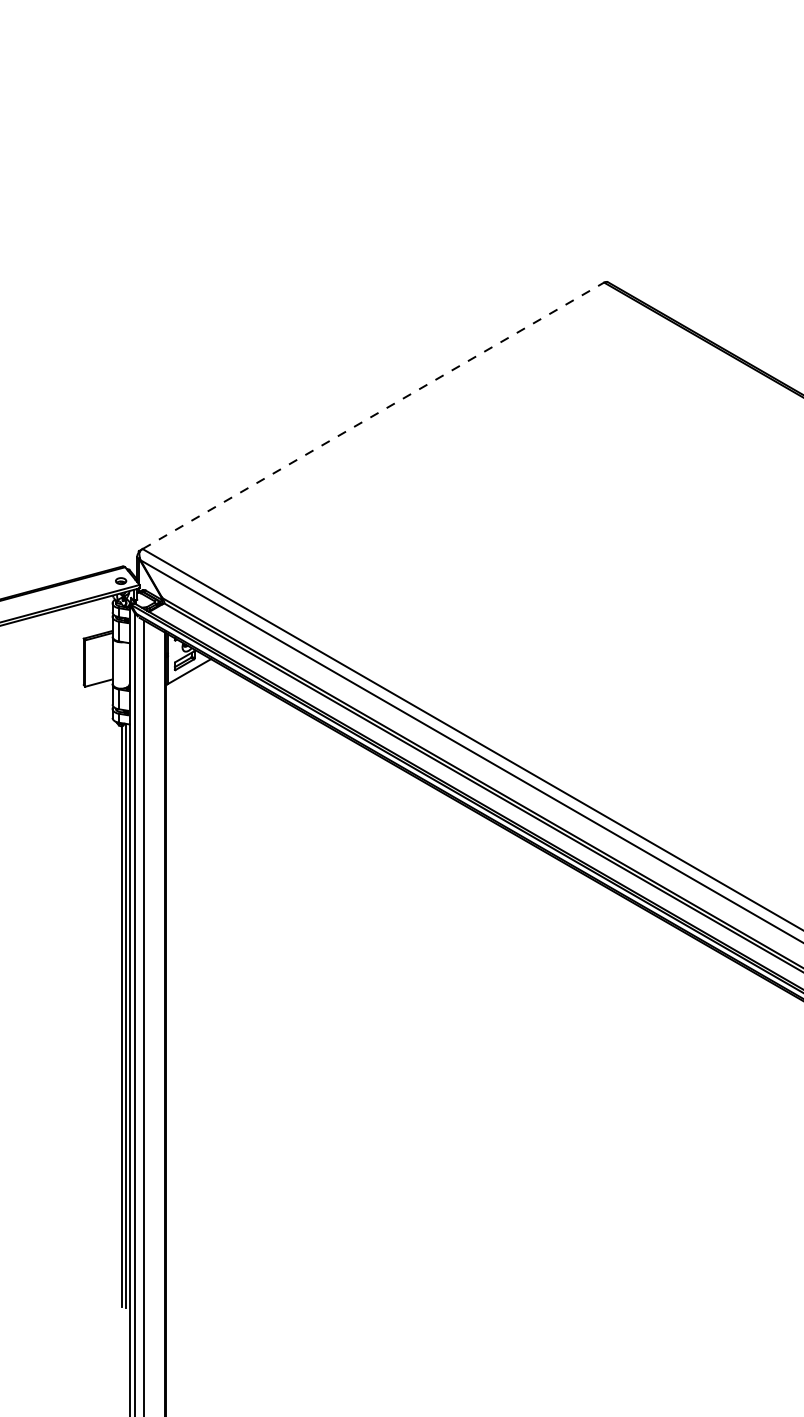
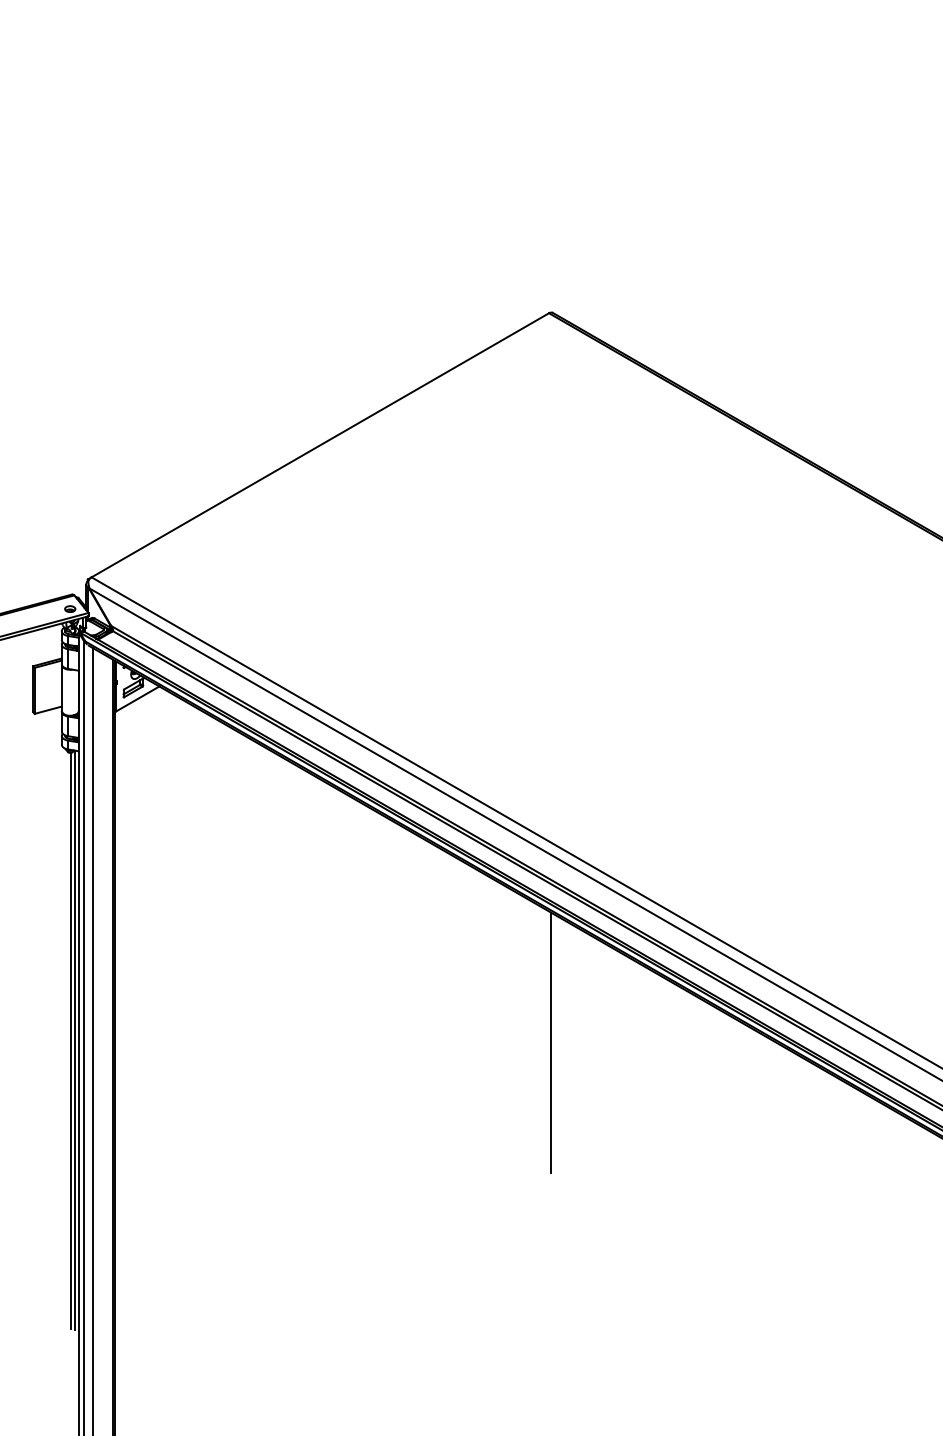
line: (373, 416) -> (320, 445), dashed -> solid
line: (606, 1018) -> (551, 1042), added

